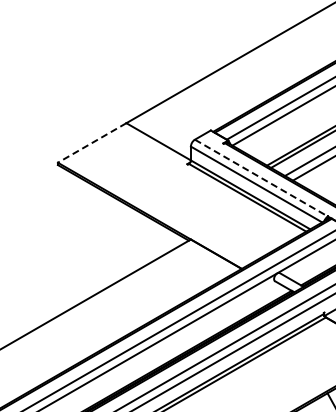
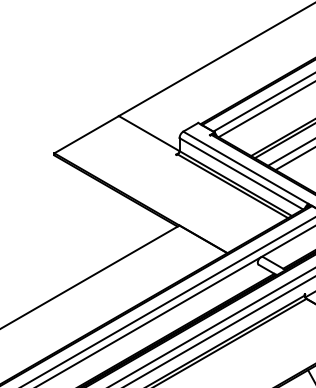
line: (92, 142) -> (86, 134), dashed -> solid
line: (261, 178) -> (245, 168), dashed -> solid

